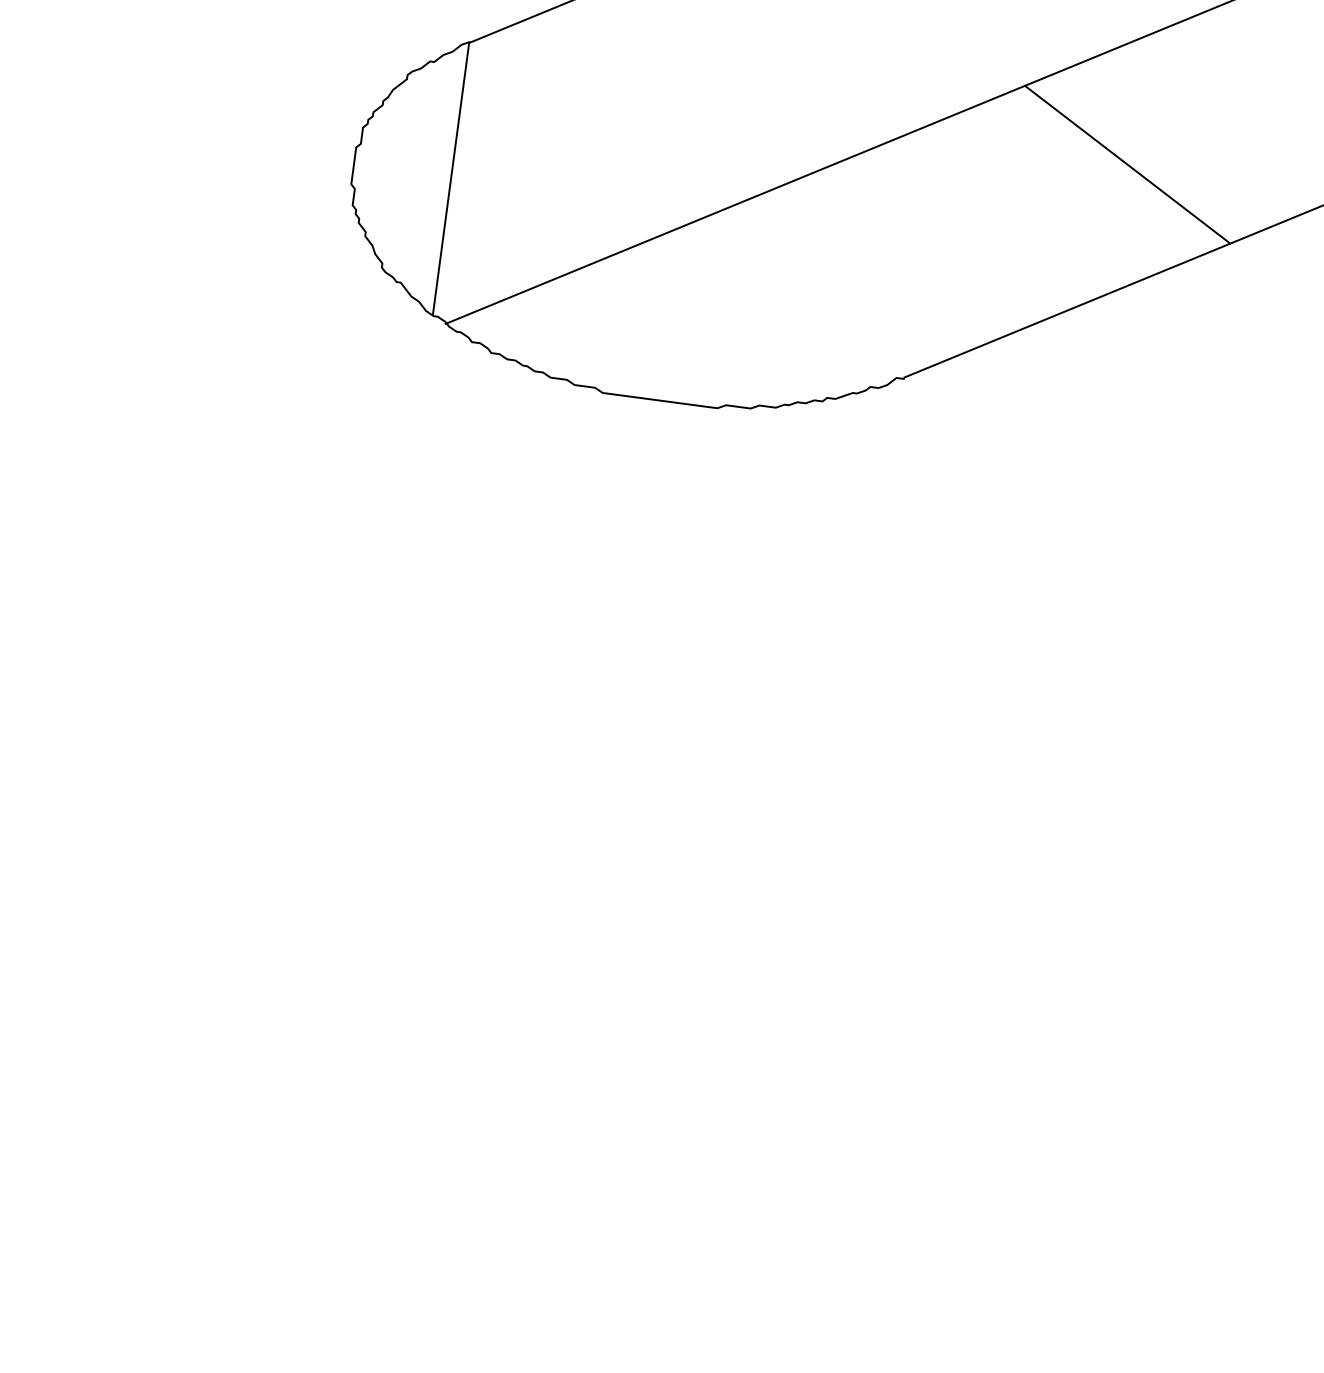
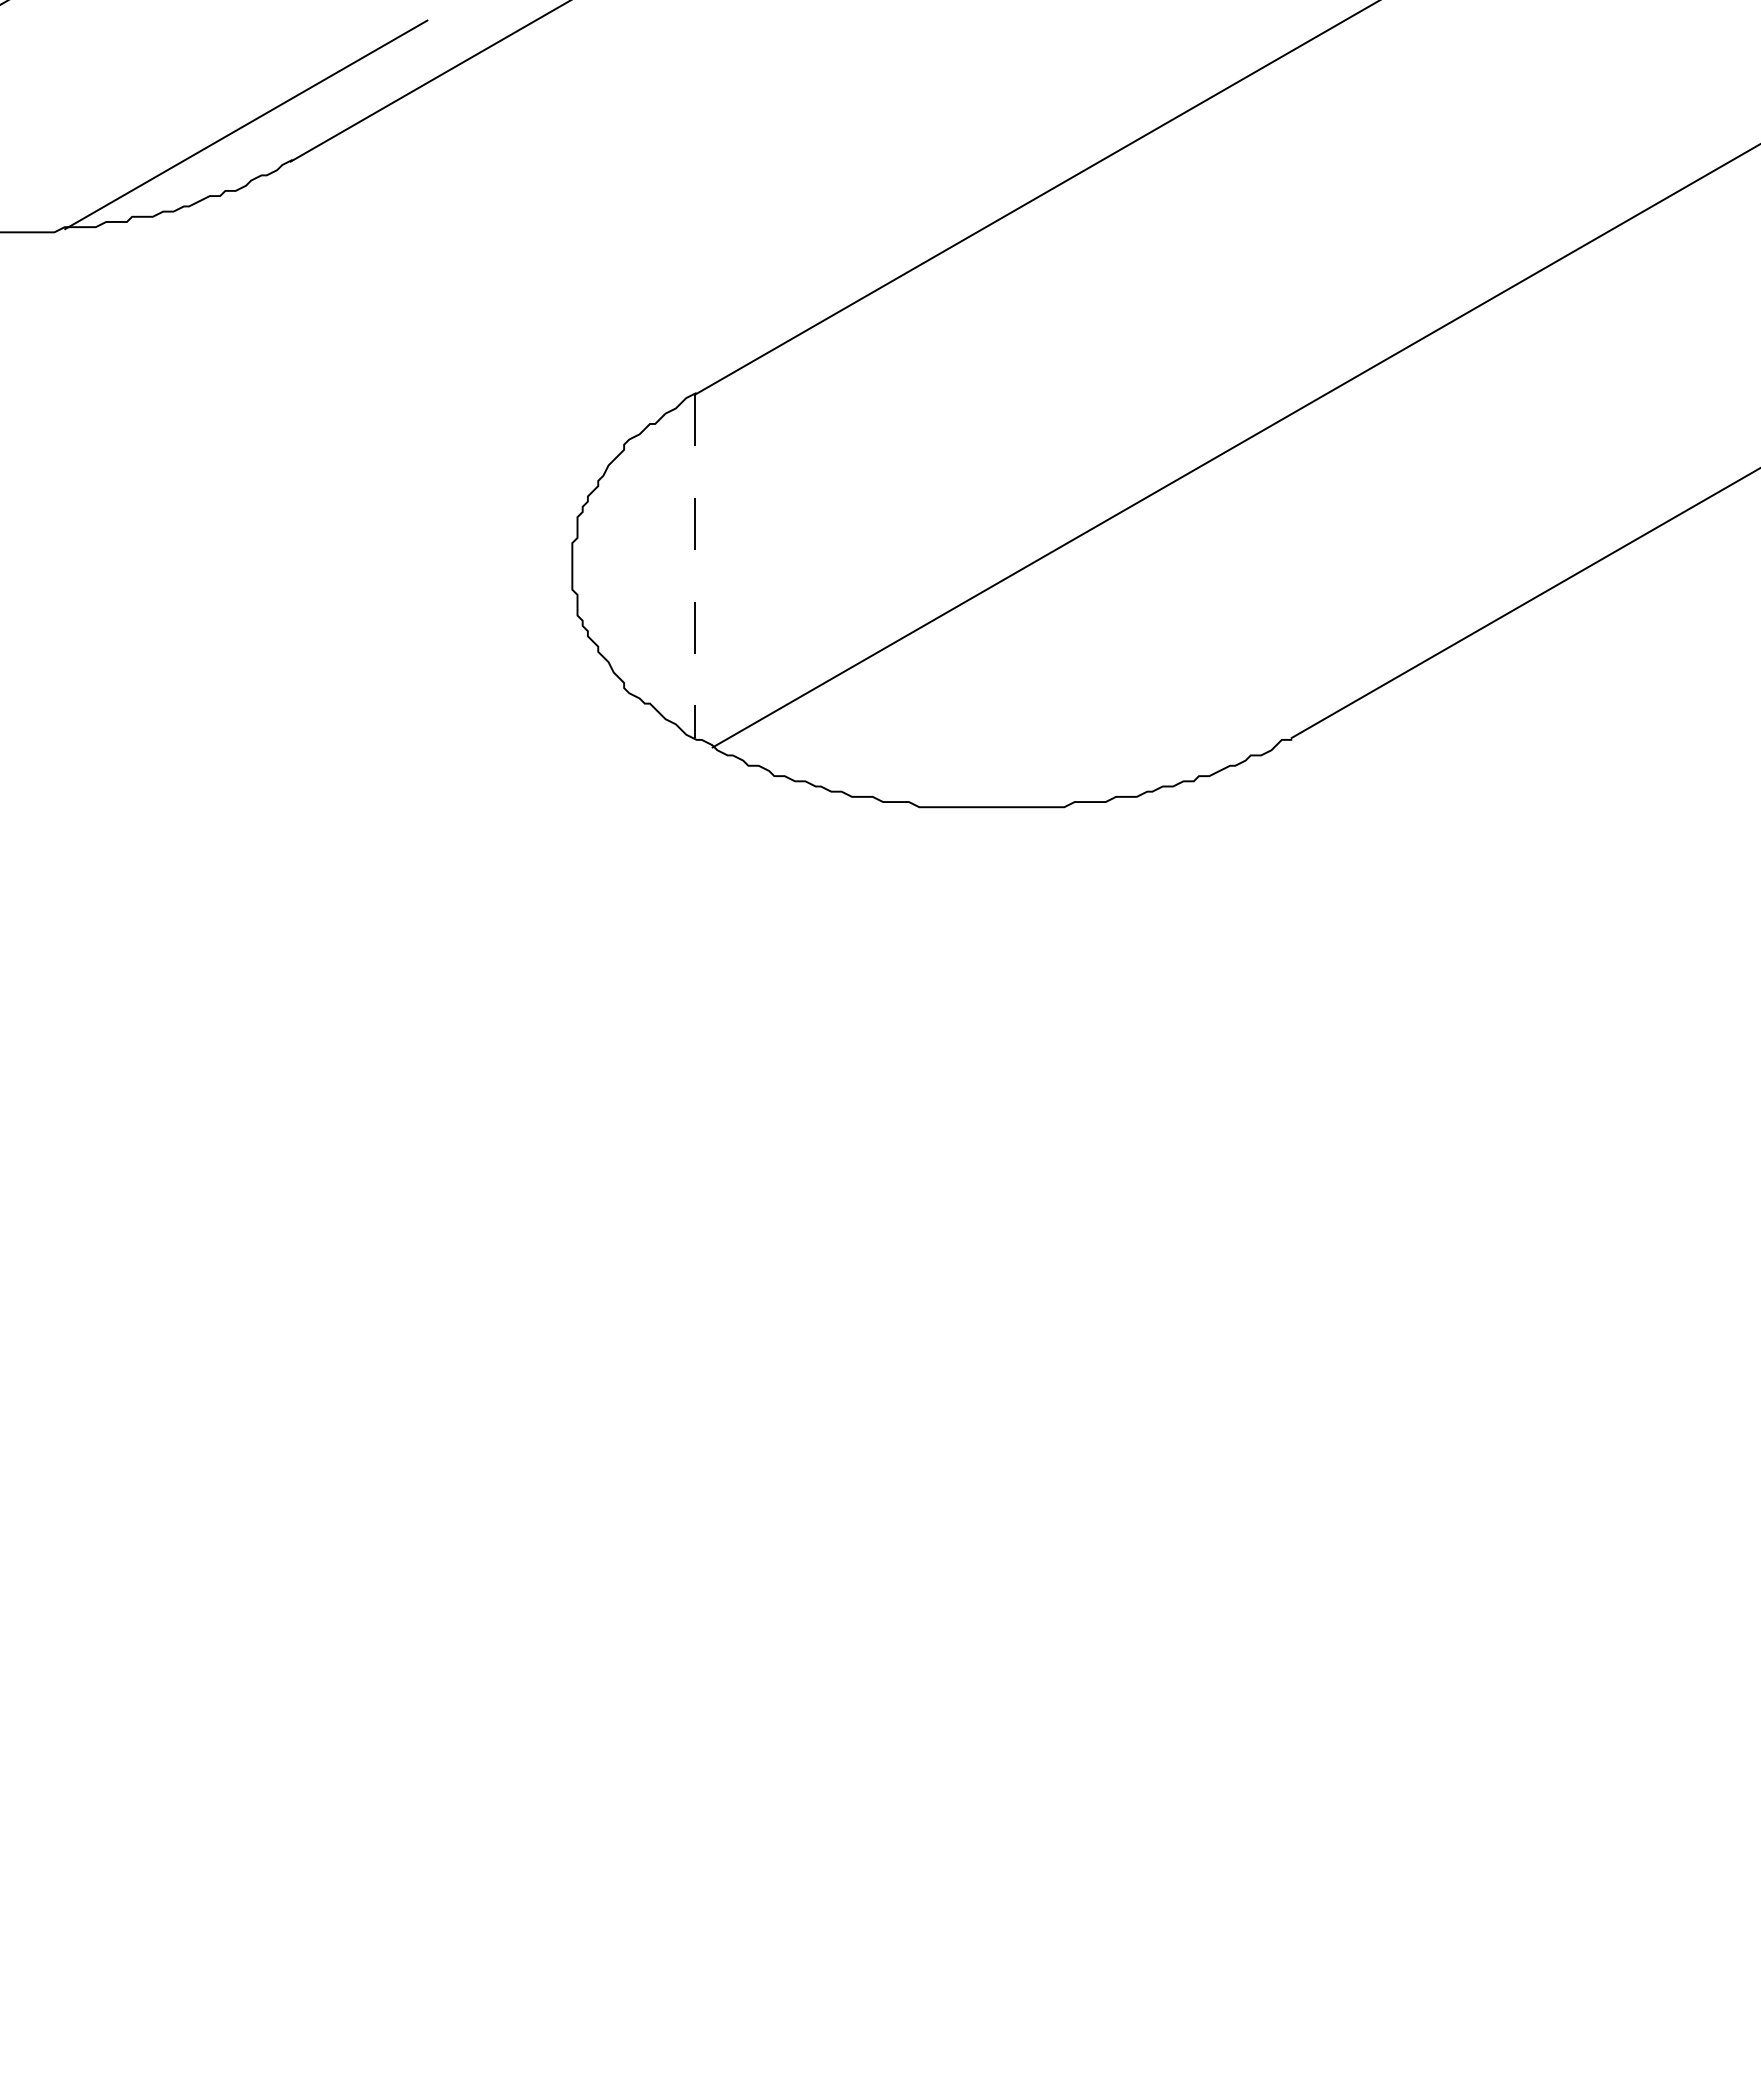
line: (1127, 164) -> (1533, 436), removed
line: (451, 178) -> (695, 566), solid -> dashed

